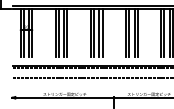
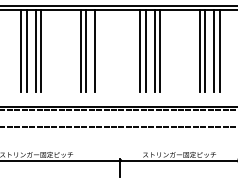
line: (102, 32) -> (100, 49), removed

